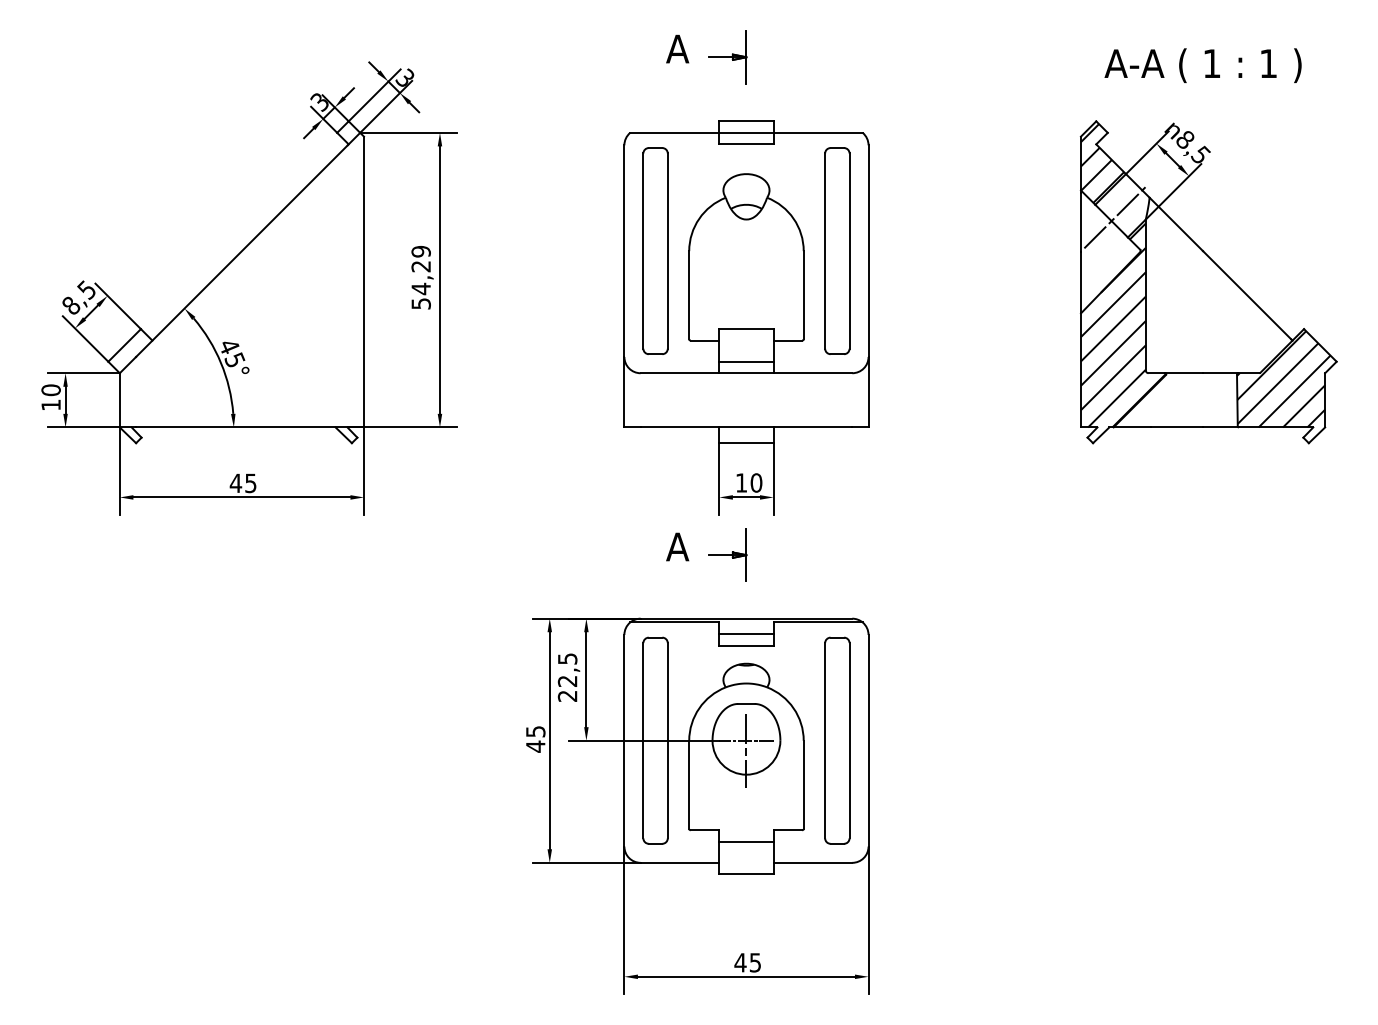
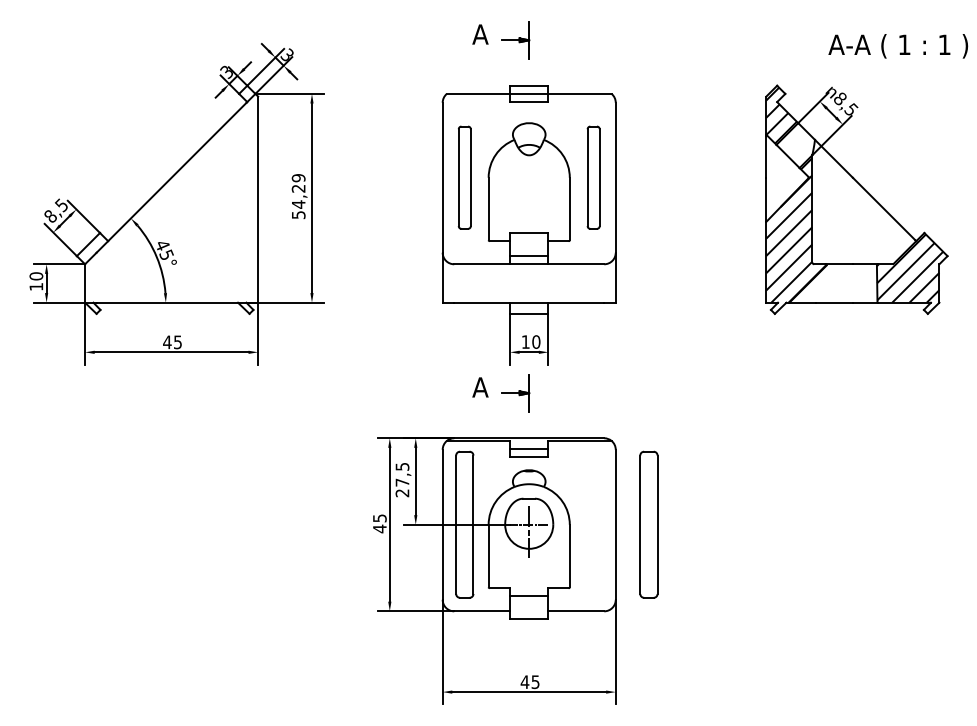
text: (1202, 65) -> (897, 46), moved
line: (1114, 217) -> (790, 153), removed
part: (655, 250) -> (464, 177), size x0.7
part: (837, 250) -> (593, 177), size x0.7
text: (567, 680) -> (402, 482), 22,5 -> 27,5
part: (837, 740) -> (649, 524), moved

